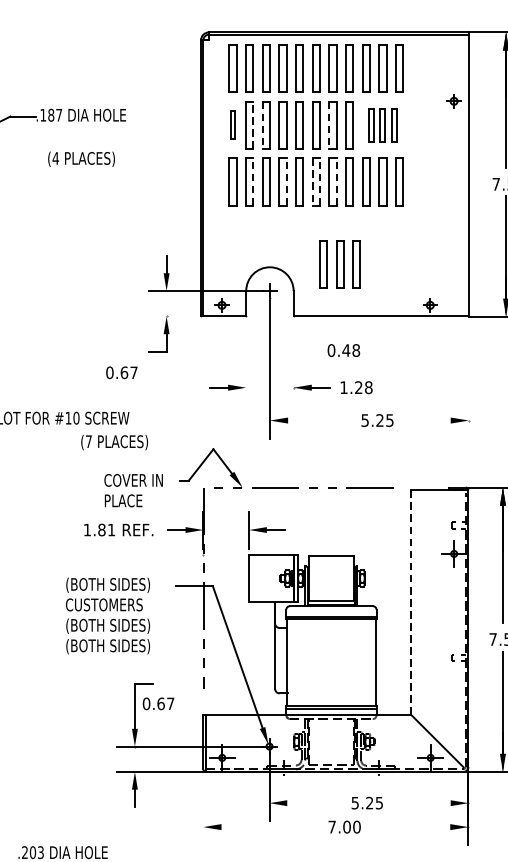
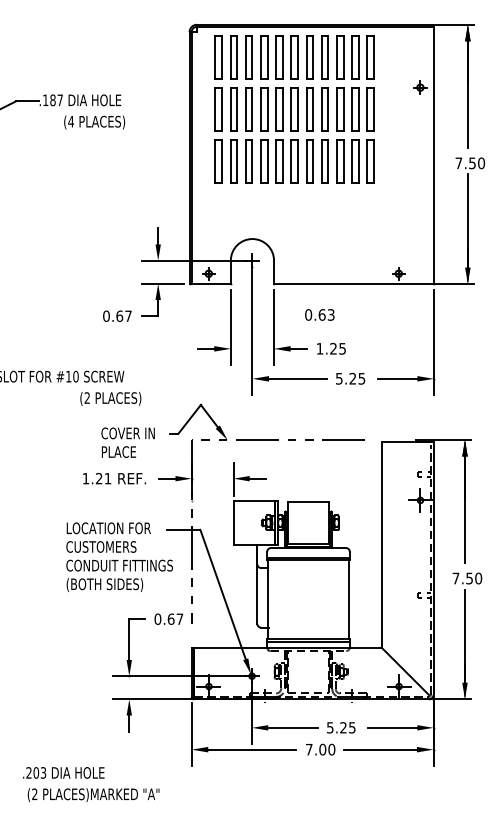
part: (232, 125) -> (218, 109), size x1.67
line: (253, 125) -> (237, 109), dashed -> solid
line: (262, 125) -> (245, 109), dashed -> solid
line: (329, 125) -> (306, 109), dashed -> solid
part: (382, 125) -> (355, 109), size x1.43
text: (81, 159) -> (94, 122), moved
line: (253, 182) -> (237, 161), dashed -> solid
line: (286, 182) -> (267, 161), dashed -> solid
line: (312, 182) -> (291, 161), dashed -> solid
line: (320, 182) -> (298, 161), dashed -> solid
line: (336, 182) -> (313, 161), dashed -> solid
part: (340, 264) -> (316, 236), removed
line: (172, 316) -> (163, 283), added
text: (351, 350) -> (326, 314), 0.48 -> 0.63
line: (245, 364) -> (230, 327), added
line: (294, 364) -> (274, 327), added
text: (121, 371) -> (117, 315), moved
line: (468, 380) -> (433, 342), added
text: (368, 387) -> (342, 348), 1.28 -> 1.25
line: (319, 420) -> (297, 378), added
line: (428, 420) -> (397, 378), added
text: (87, 441) -> (86, 397), (7 -> (2
text: (101, 529) -> (98, 478), 1.81 -> 1.21
text: (112, 585) -> (108, 529), (BOTH SIDES) -> LOCATION FOR
line: (411, 602) -> (381, 544), dashed -> solid
text: (124, 626) -> (119, 566), (BOTH SIDES) -> CONDUIT FITTINGS
text: (158, 703) -> (168, 618), moved
line: (313, 802) -> (292, 727), added
line: (423, 802) -> (392, 727), added
line: (203, 810) -> (191, 734), added
line: (269, 826) -> (252, 749), added
line: (409, 826) -> (379, 749), added

